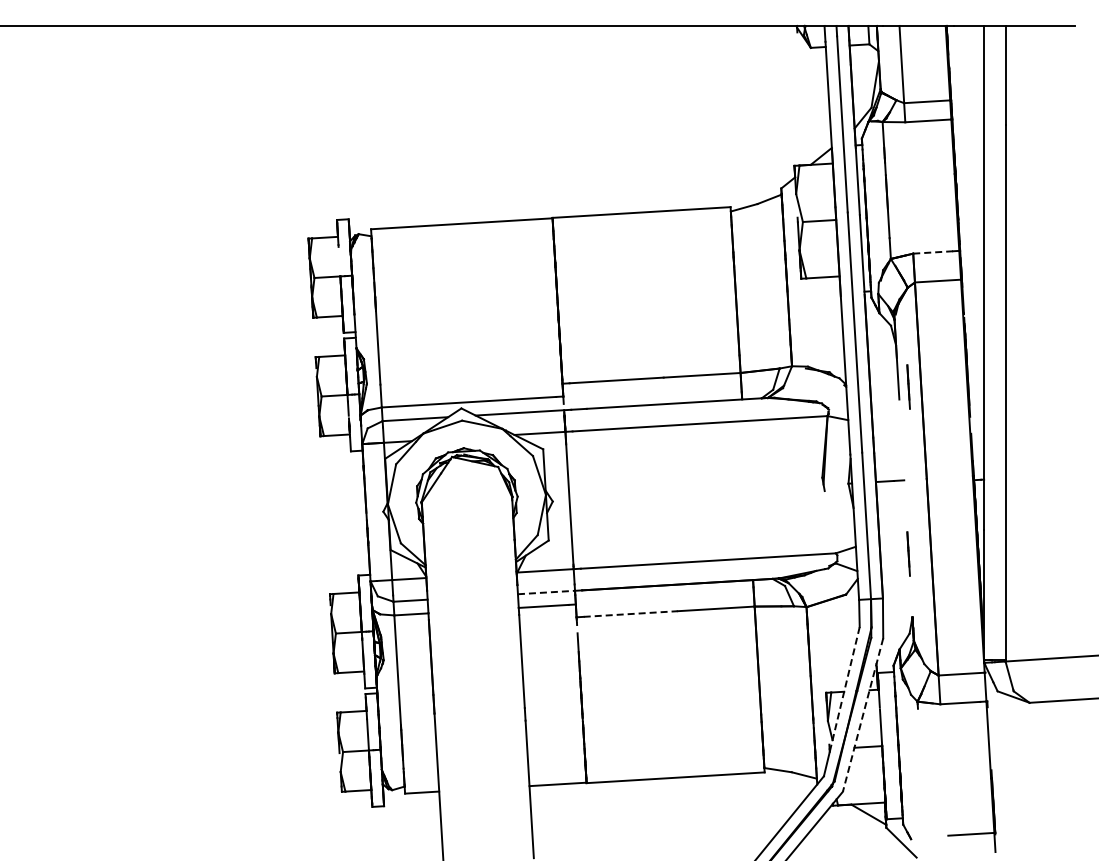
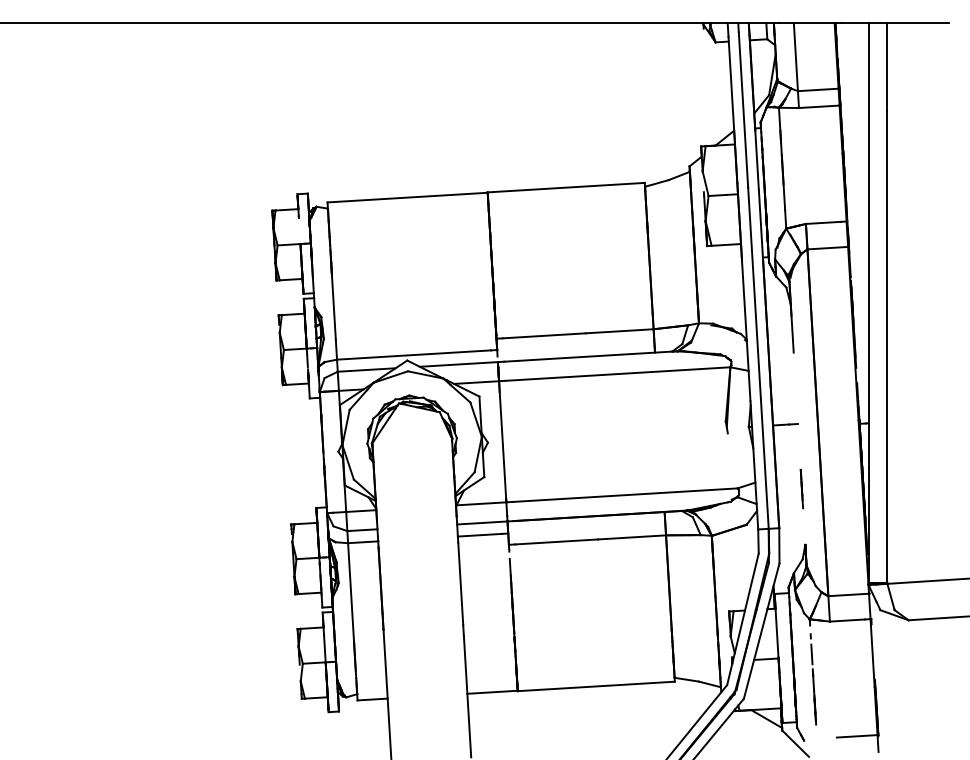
line: (933, 252) -> (823, 222), dashed -> solid
line: (908, 386) -> (801, 341), removed
line: (546, 592) -> (482, 522), dashed -> solid
line: (631, 614) -> (557, 542), dashed -> solid
line: (844, 689) -> (745, 608), dashed -> solid
line: (862, 715) -> (761, 631), dashed -> solid
line: (921, 769) -> (813, 679), added

